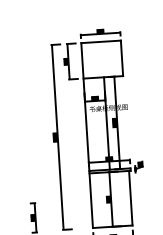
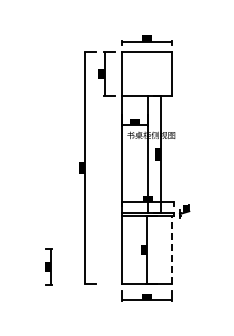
line: (130, 197) -> (171, 249), solid -> dashed

